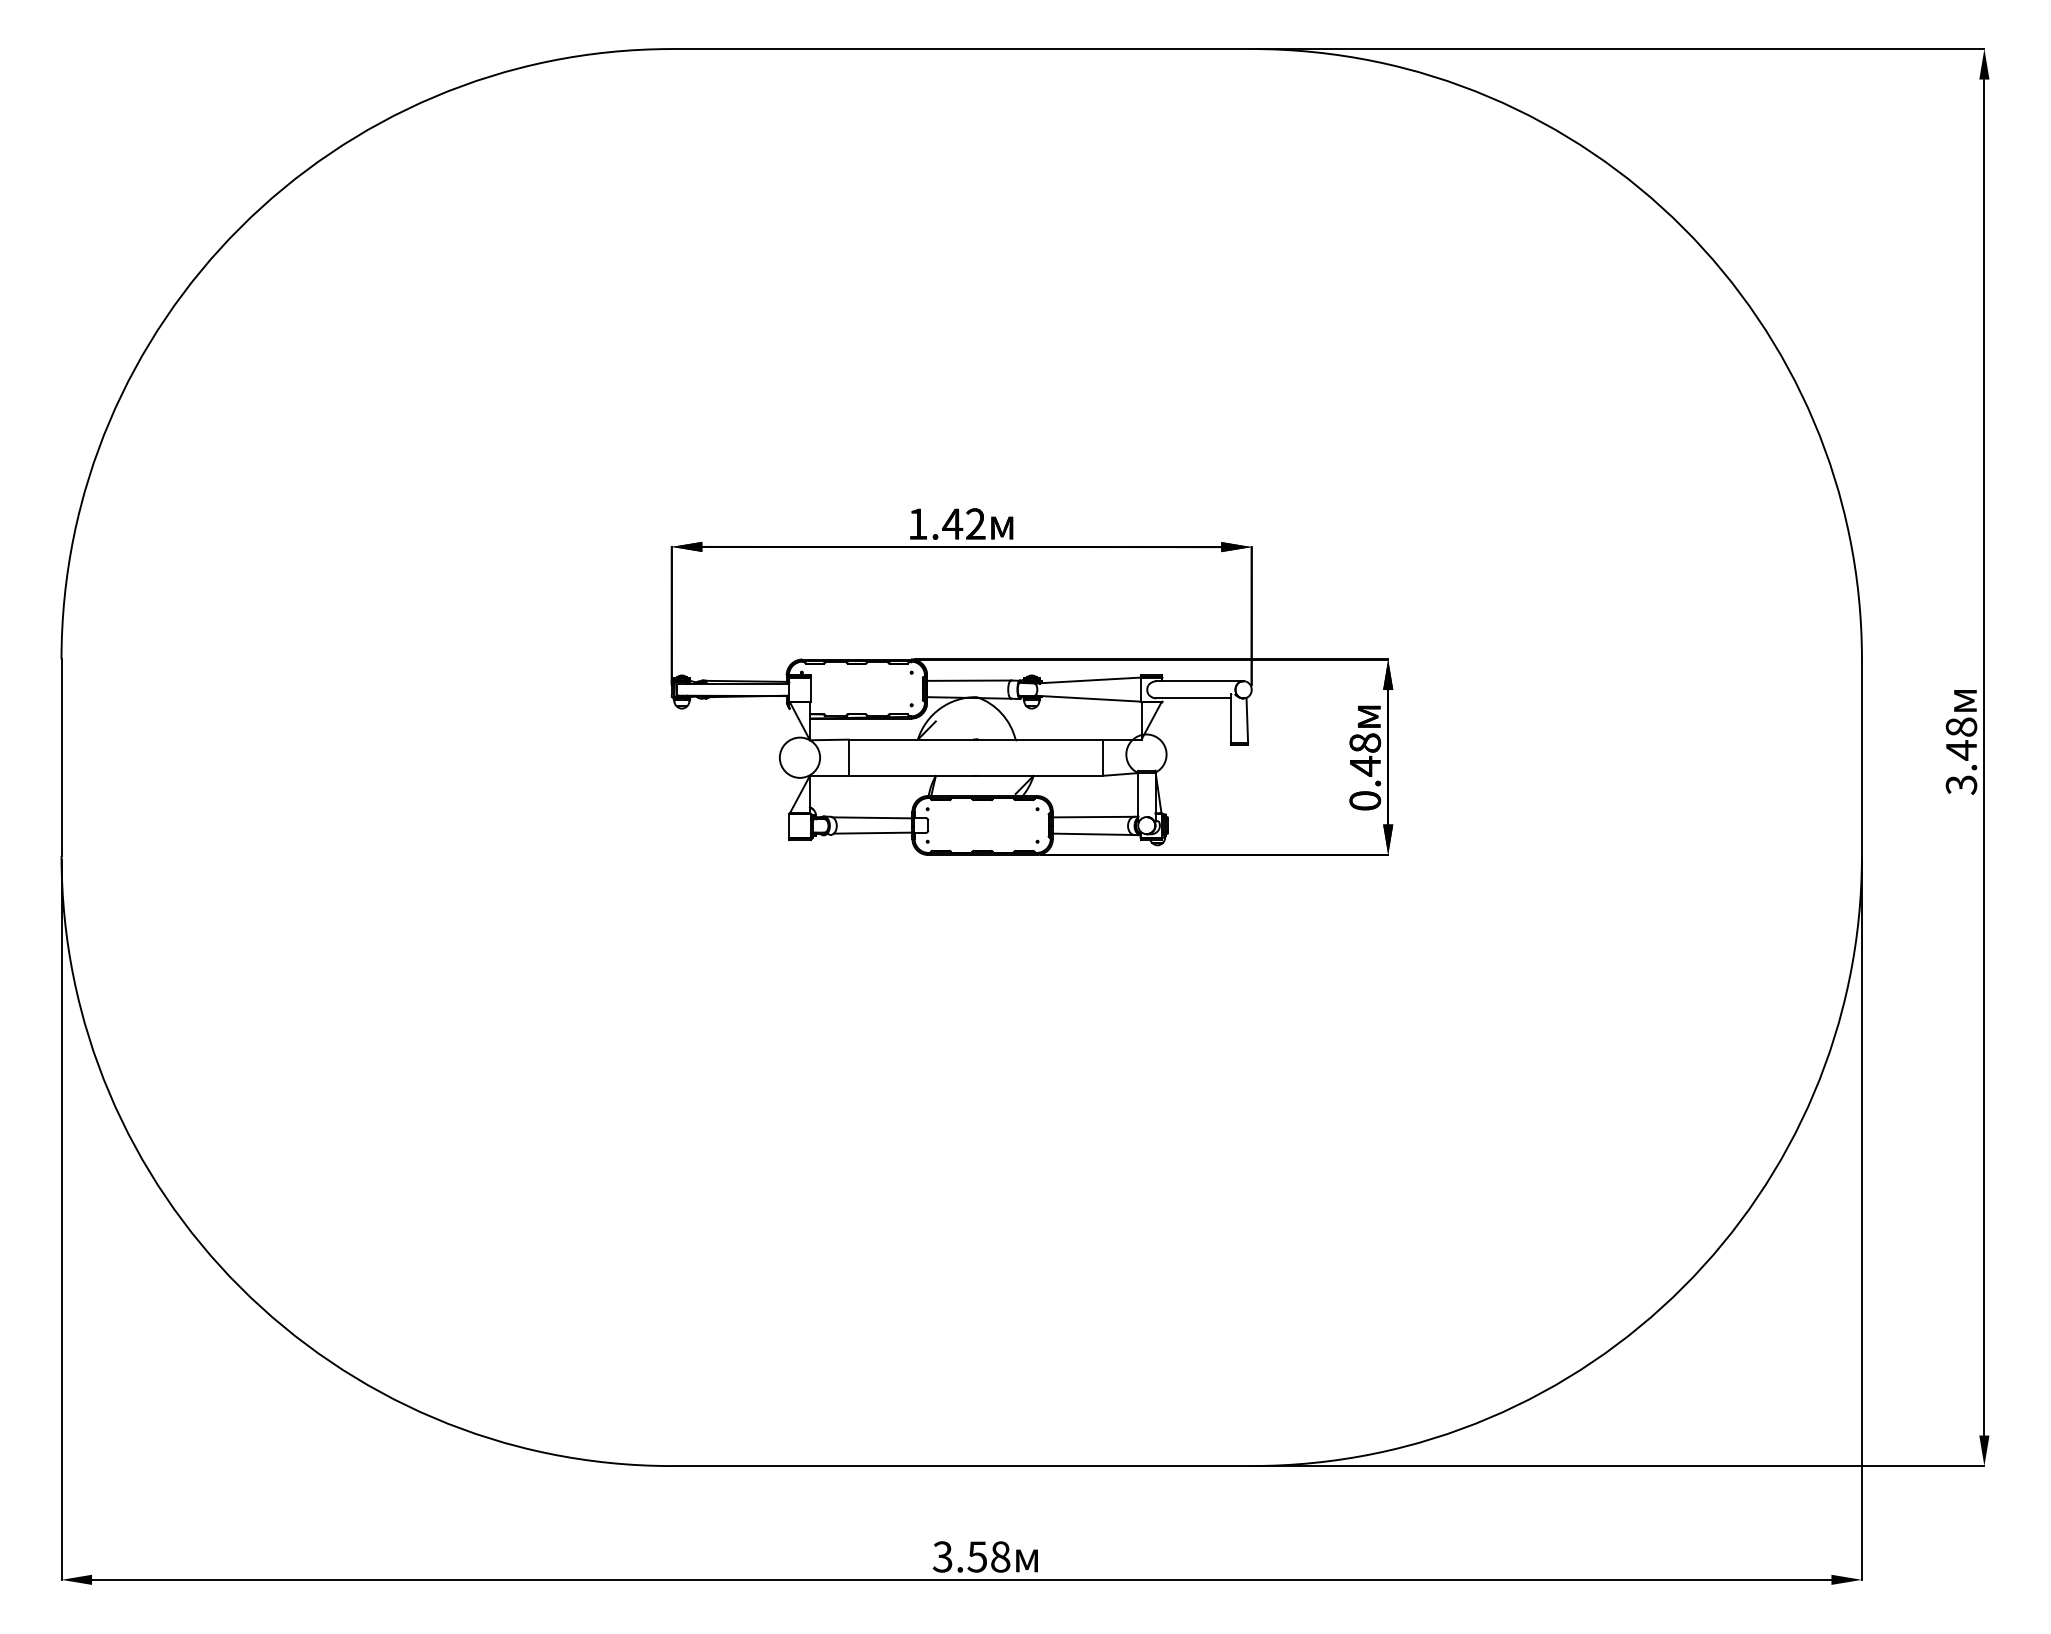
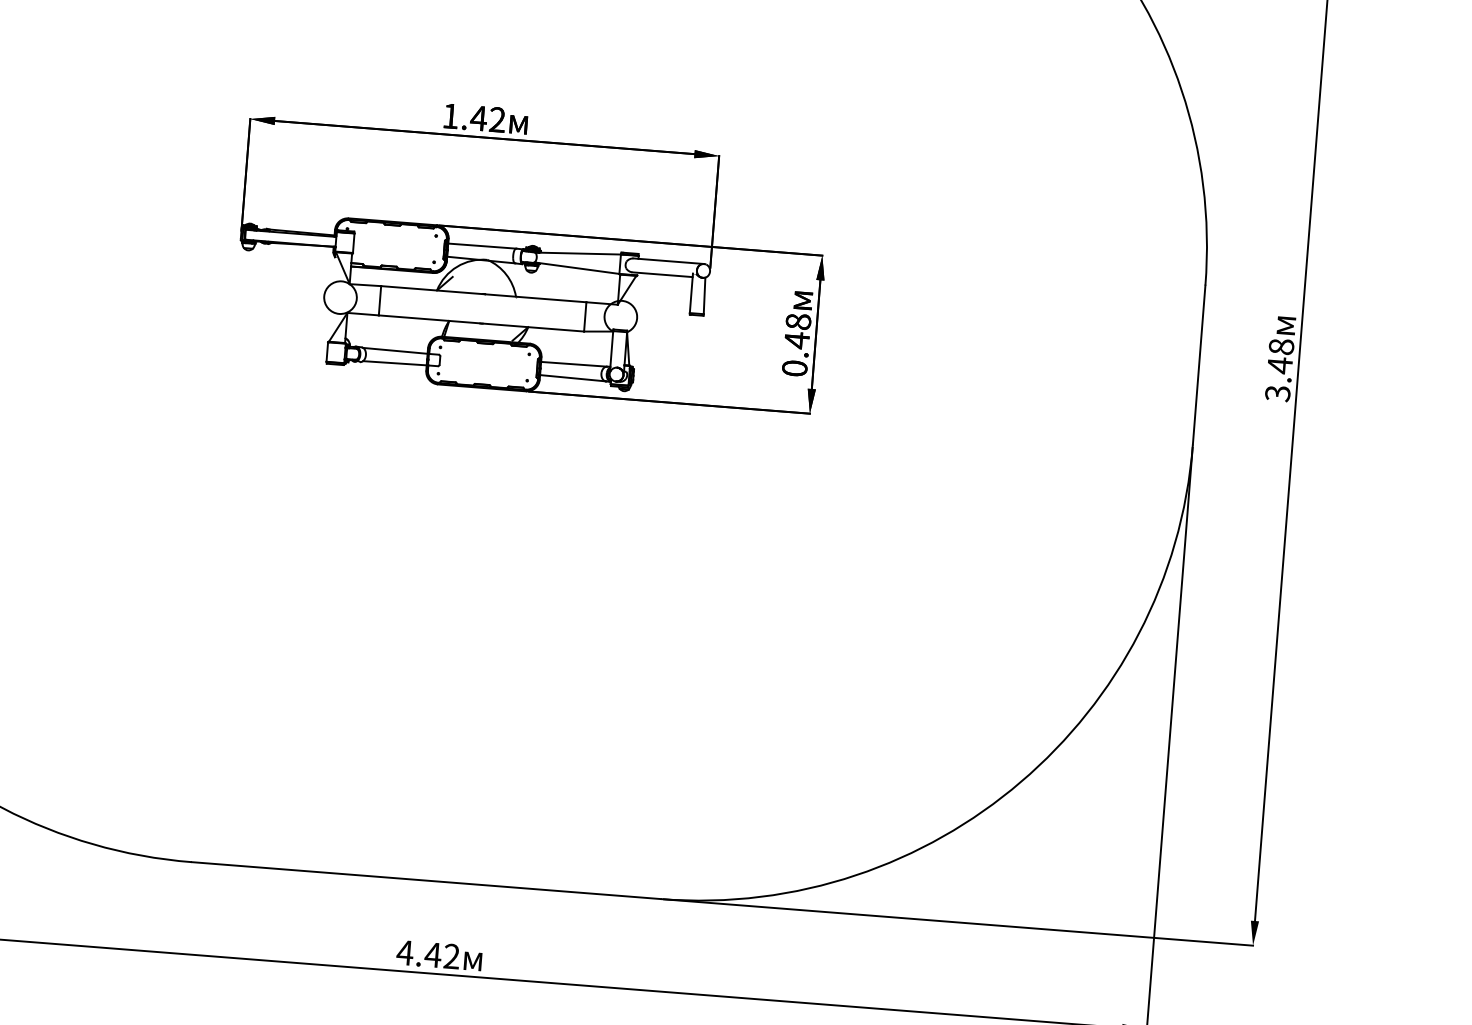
text: (971, 1556) -> (428, 954), 3.58 -> 4.42

